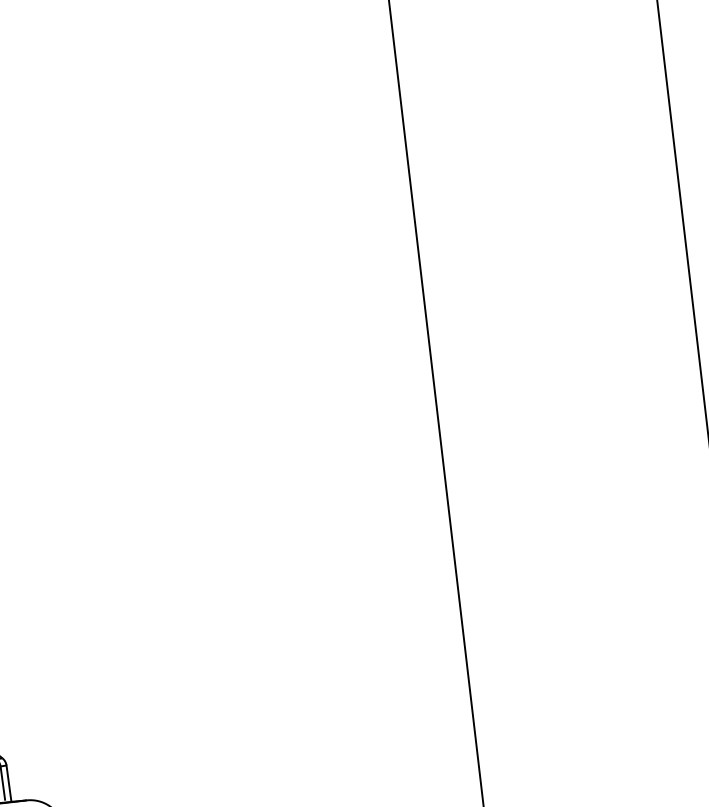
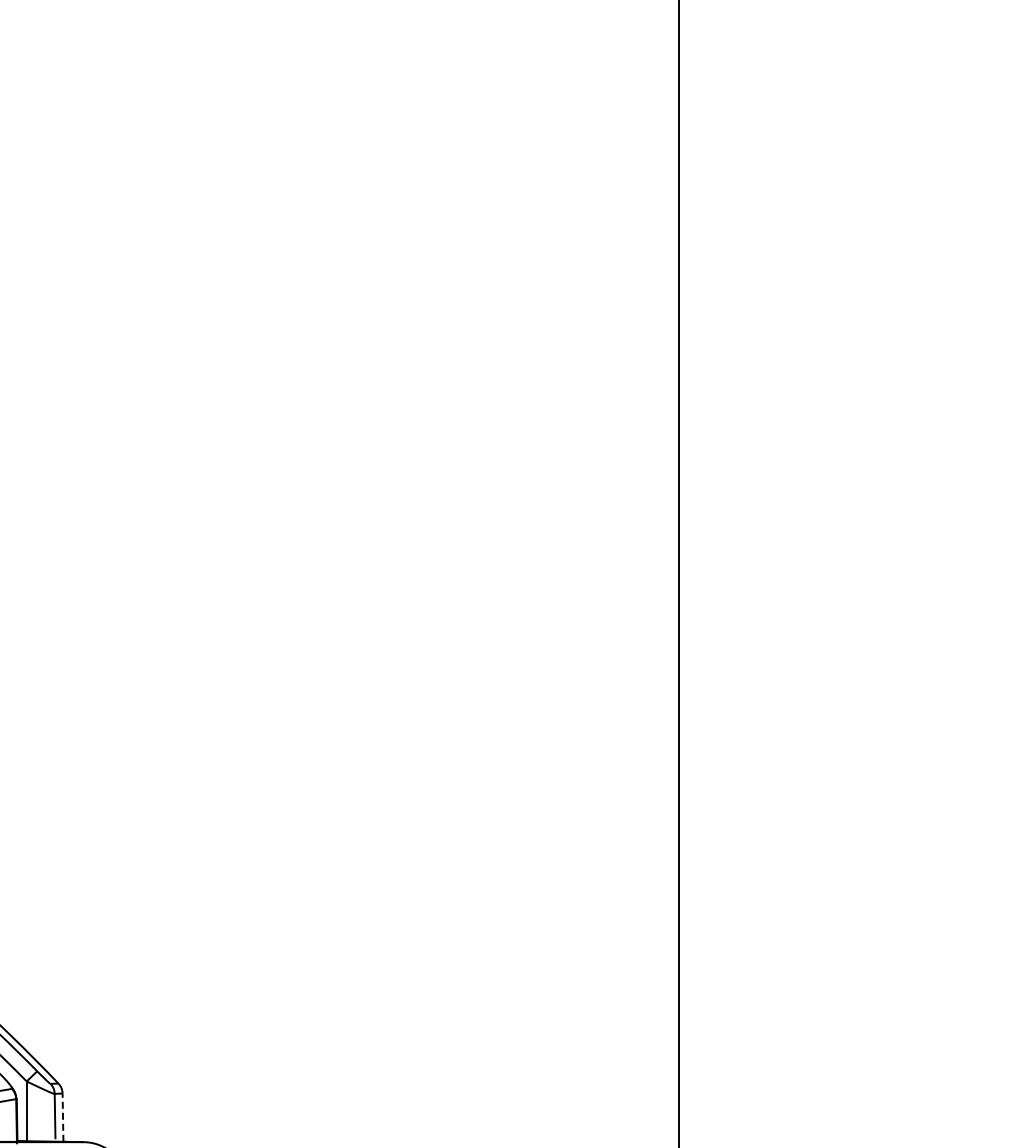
line: (9, 783) -> (63, 1117), solid -> dashed

